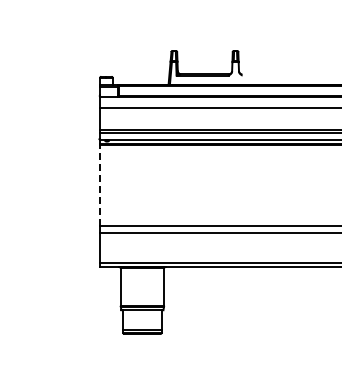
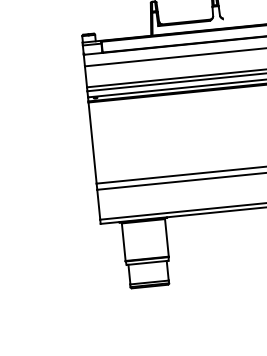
line: (99, 185) -> (92, 143), dashed -> solid

